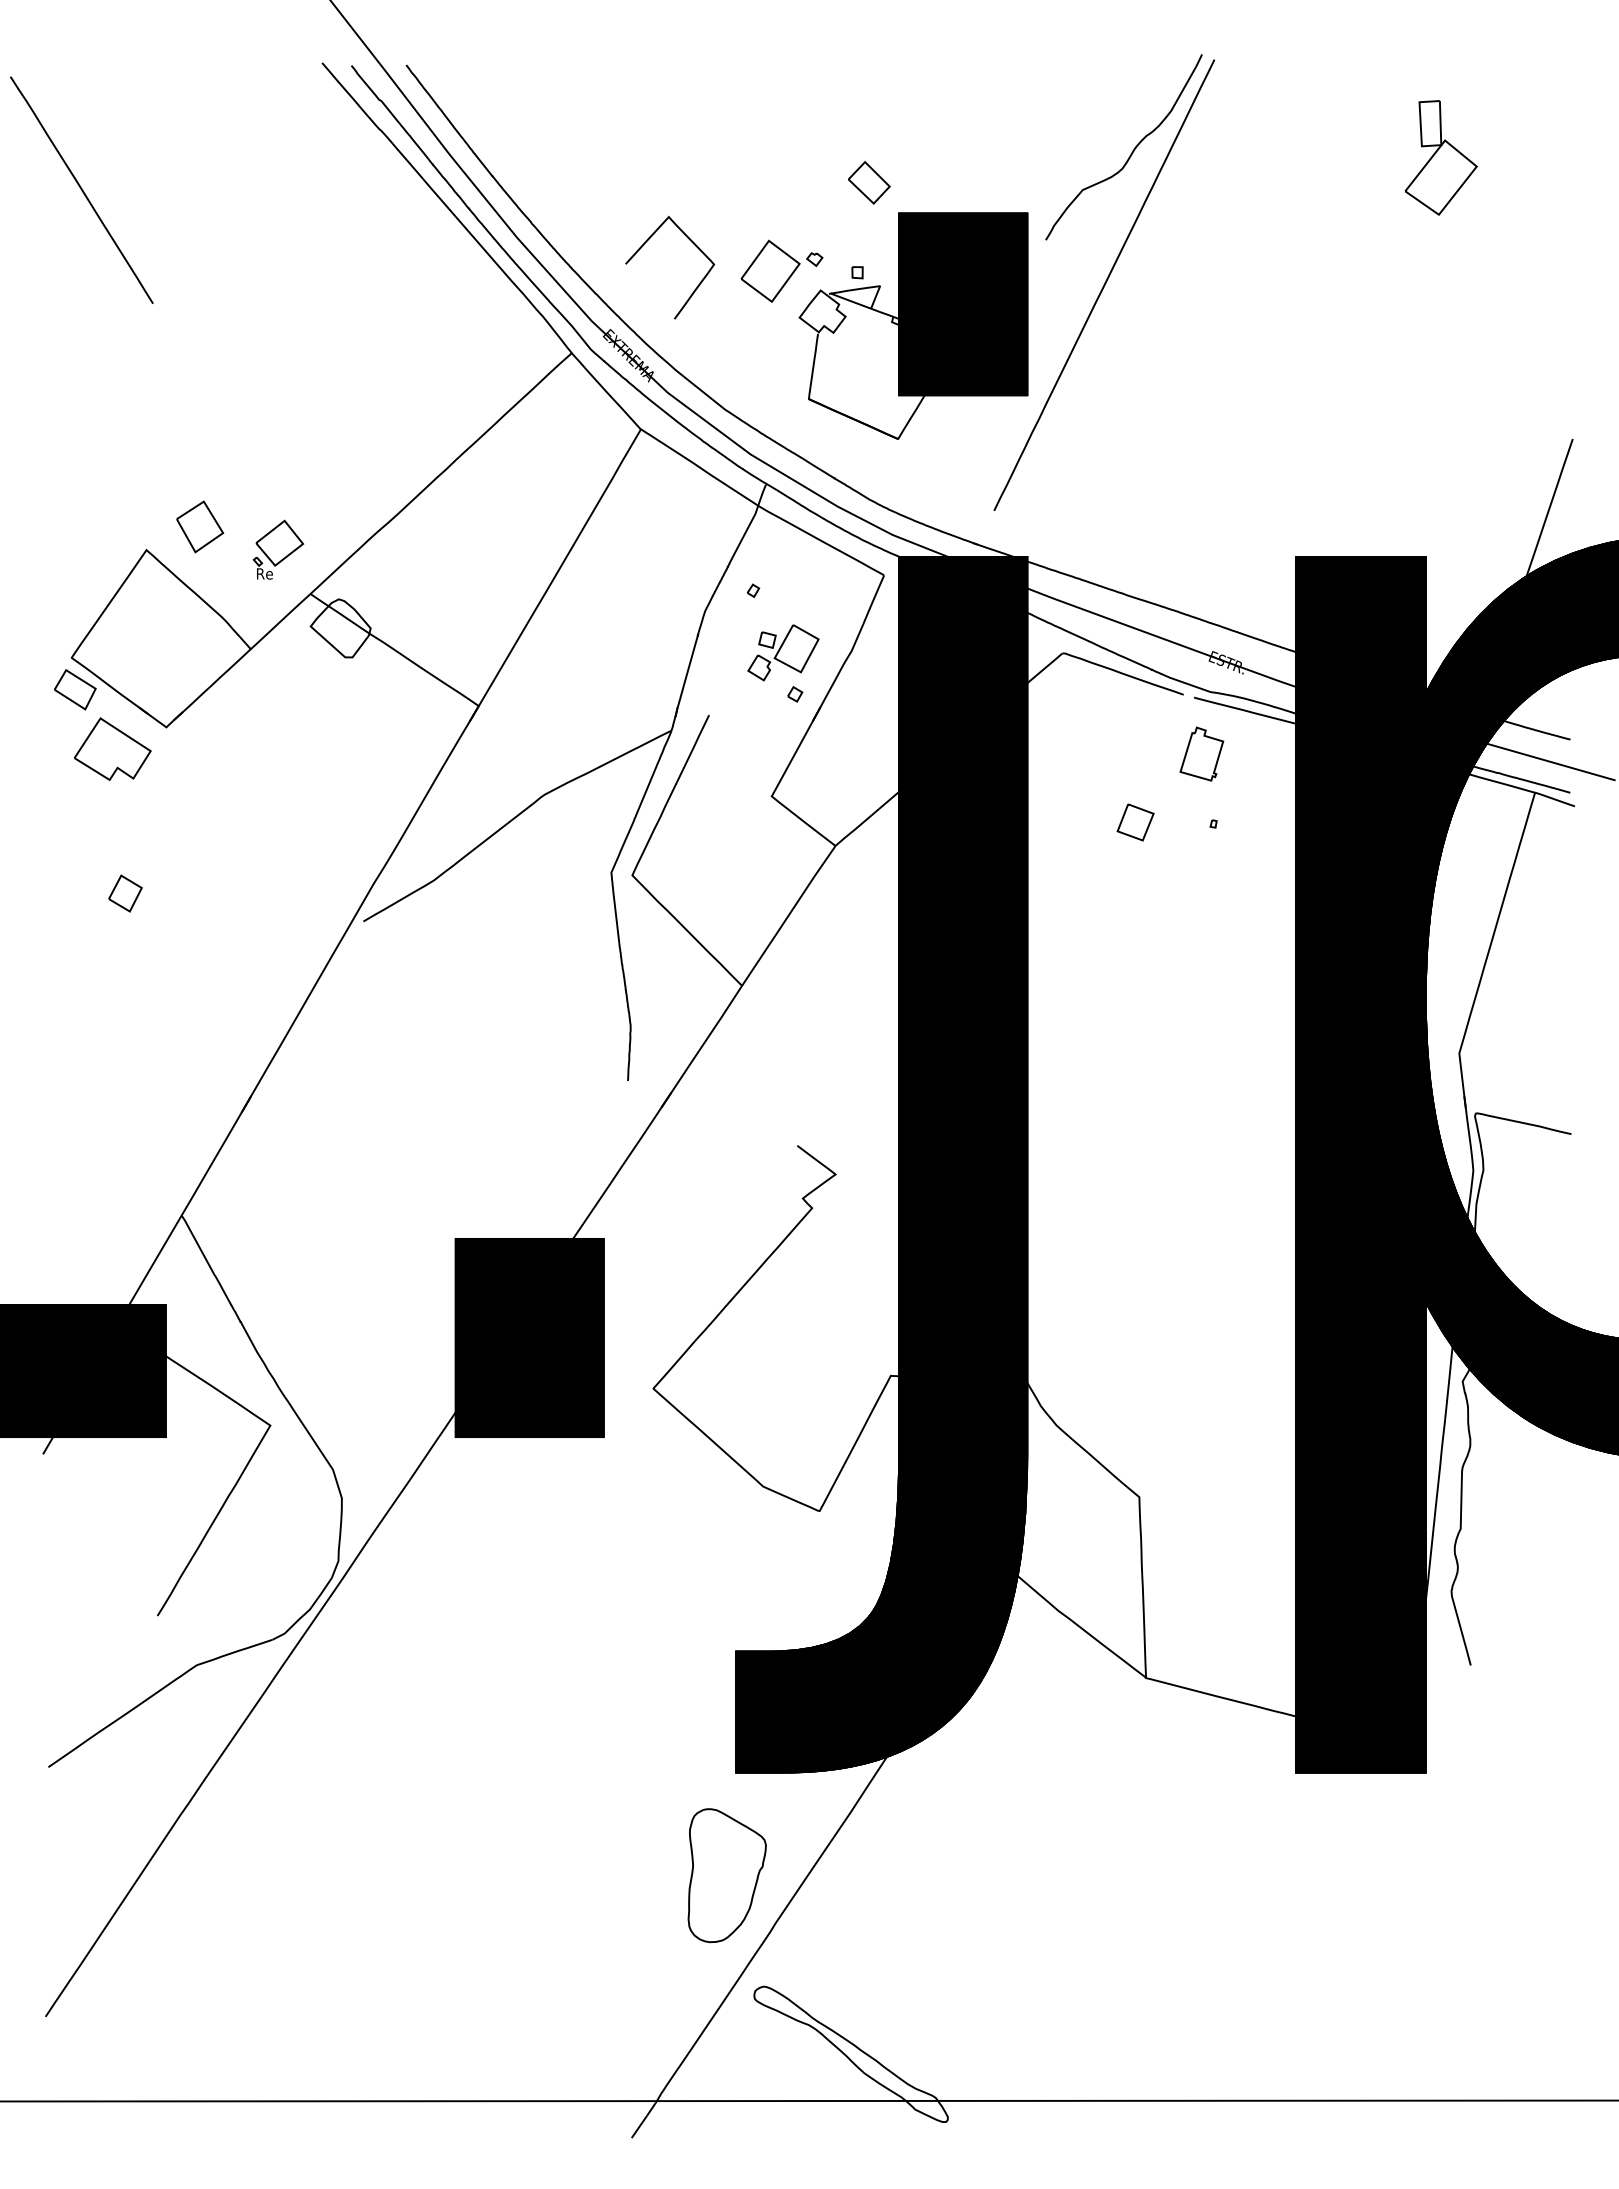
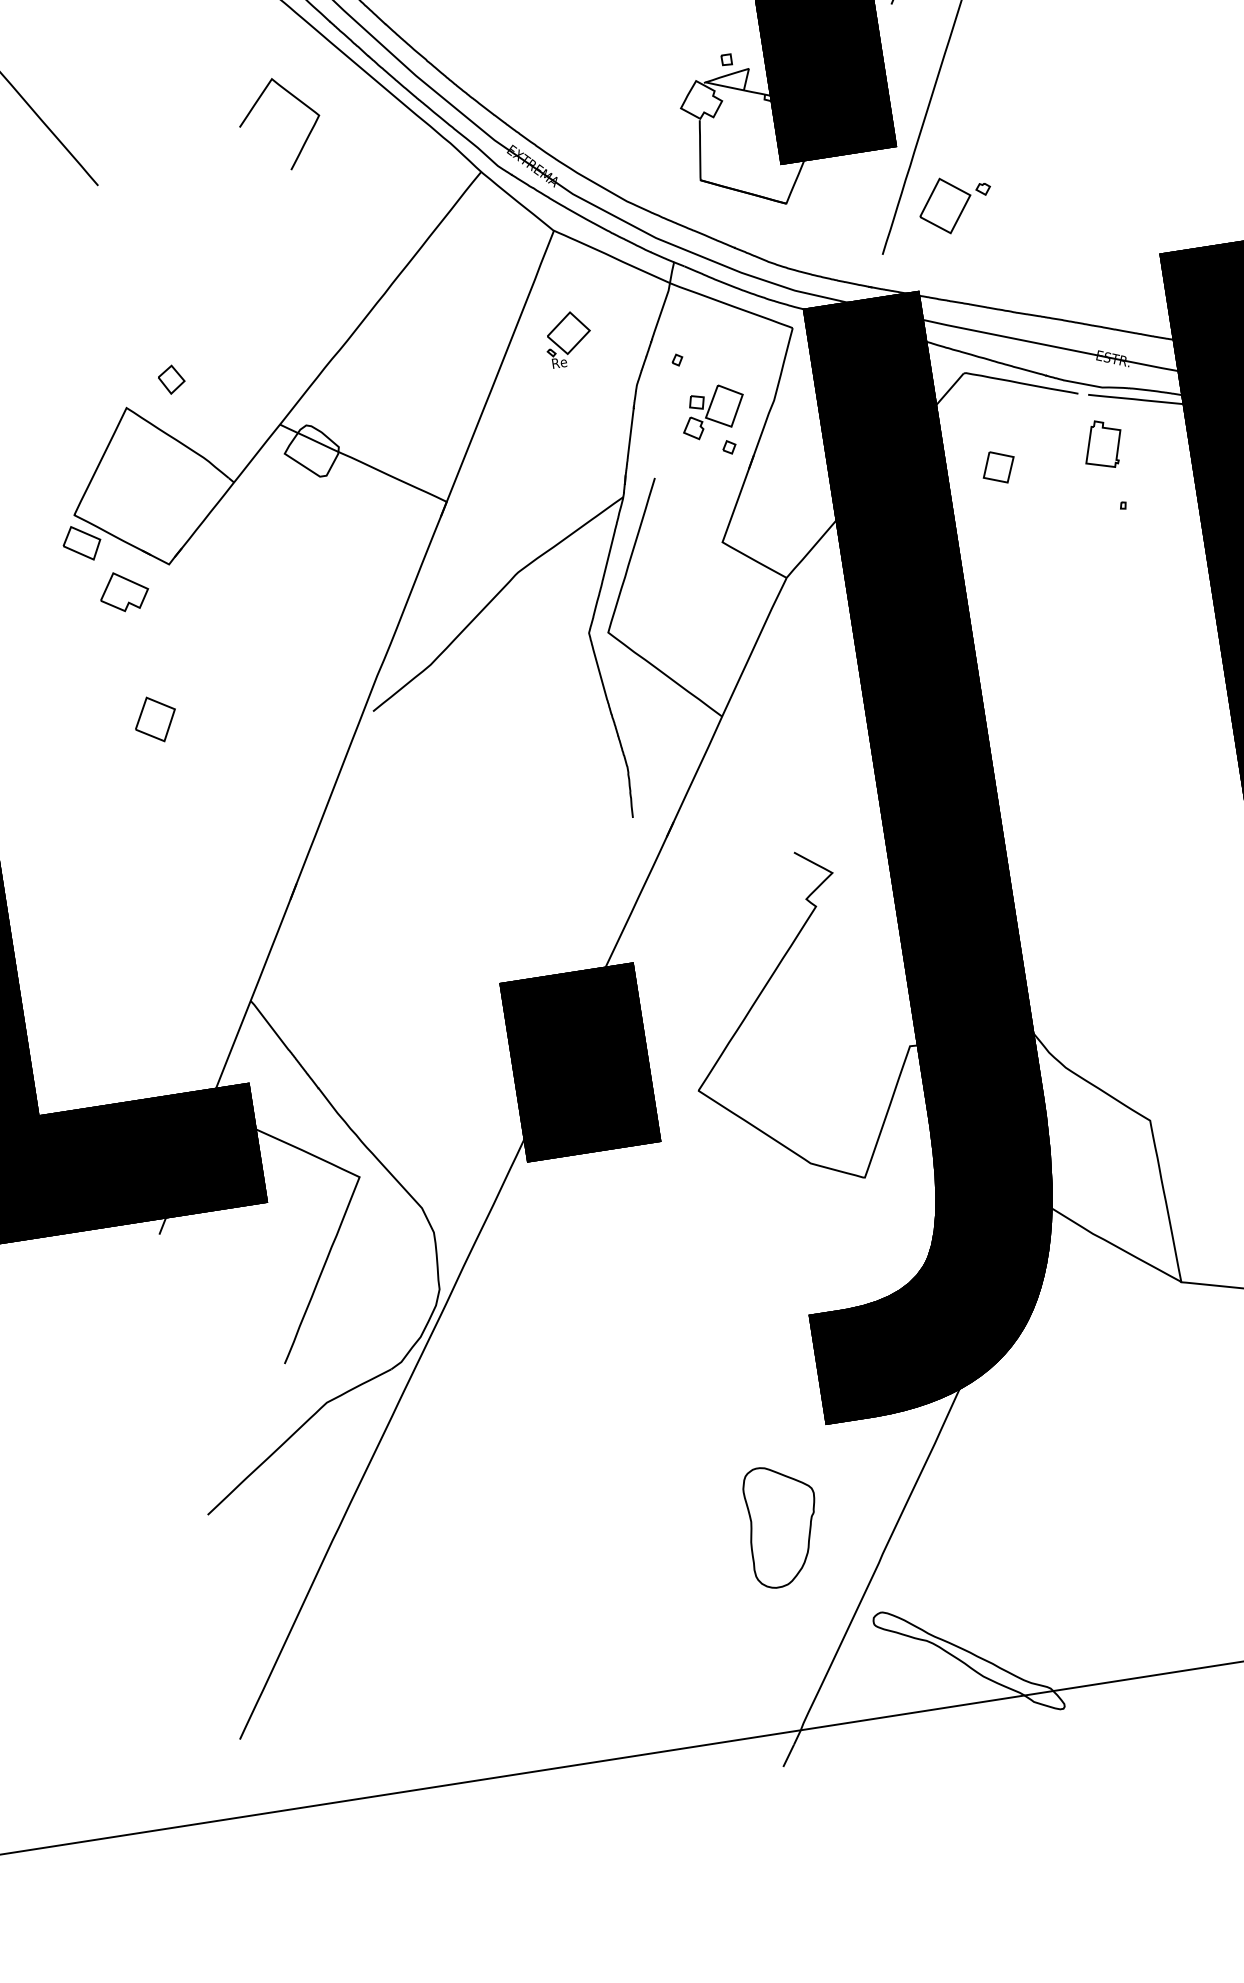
part: (781, 270) -> (955, 203), moved
curve: (697, 285) -> (307, 136), moved
part: (200, 526) -> (171, 379), size x0.6
part: (278, 549) -> (568, 339), moved
part: (112, 748) -> (123, 590), size x0.7
part: (1135, 822) -> (998, 467), moved
part: (125, 893) -> (155, 719), size x1.4
part: (726, 1875) -> (782, 1525), moved

